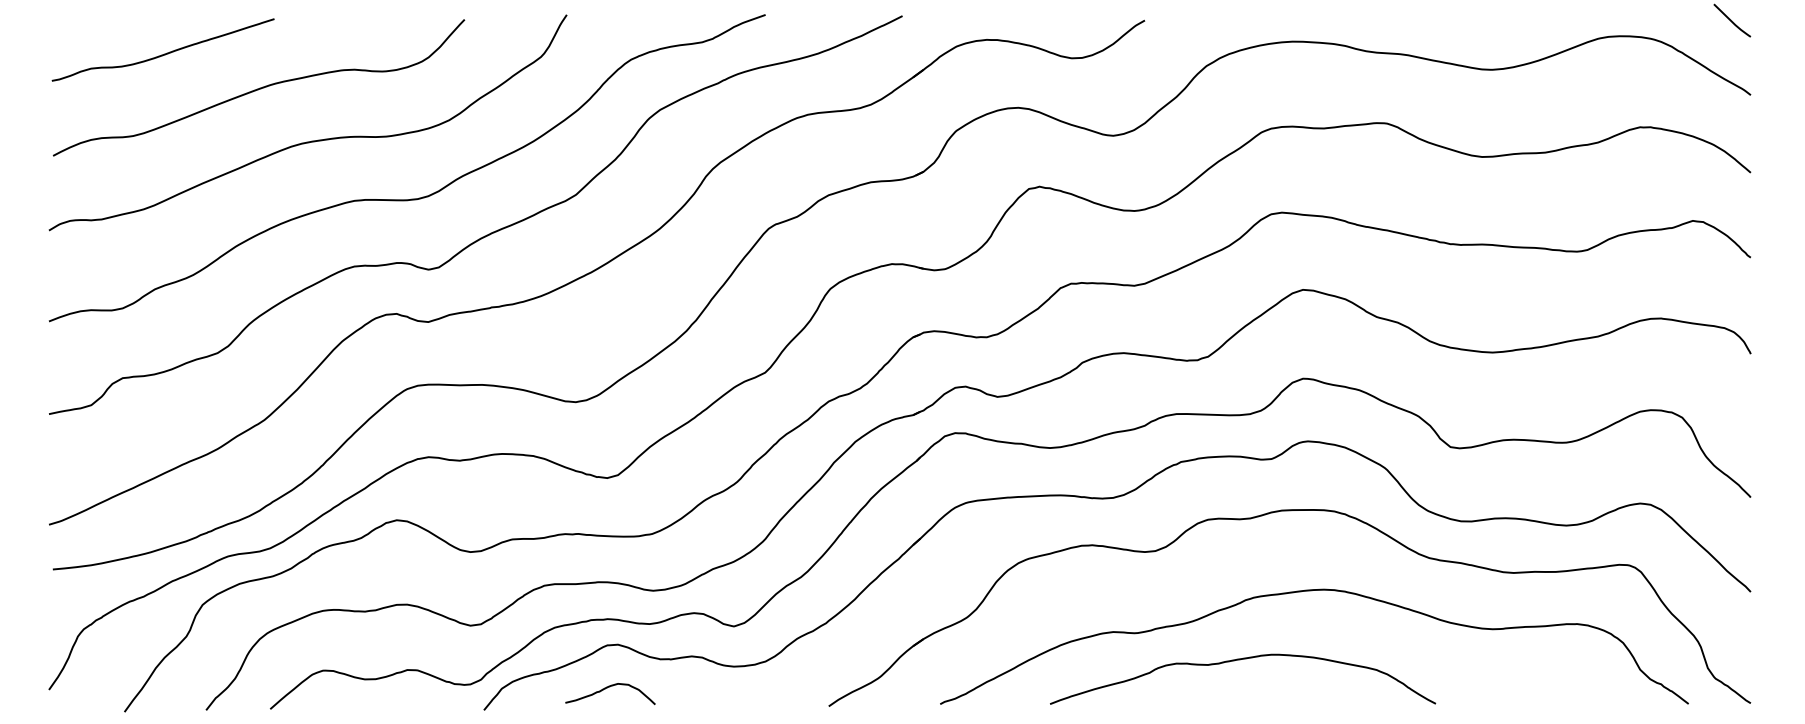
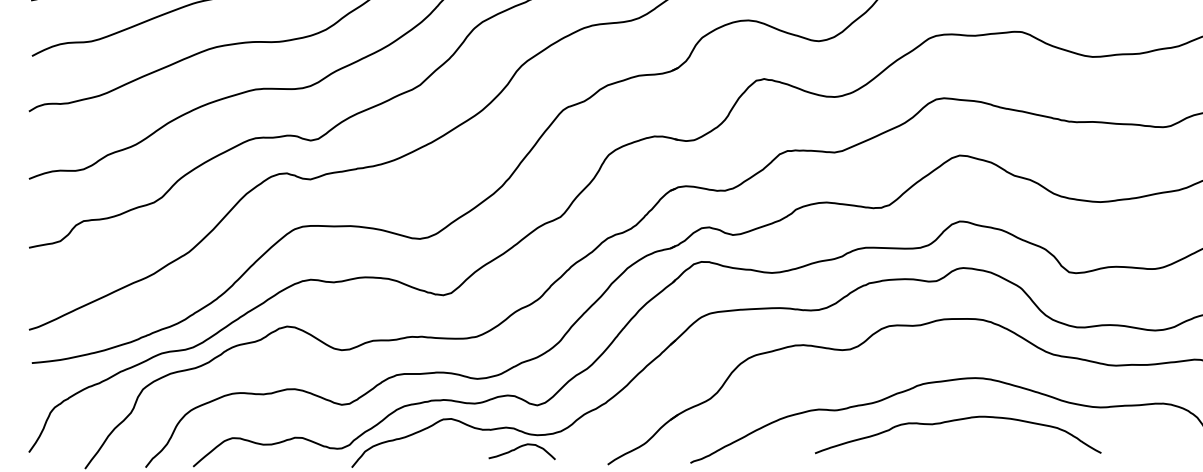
curve: (1240, 660) -> (956, 421), moved
curve: (607, 688) -> (519, 447), moved

